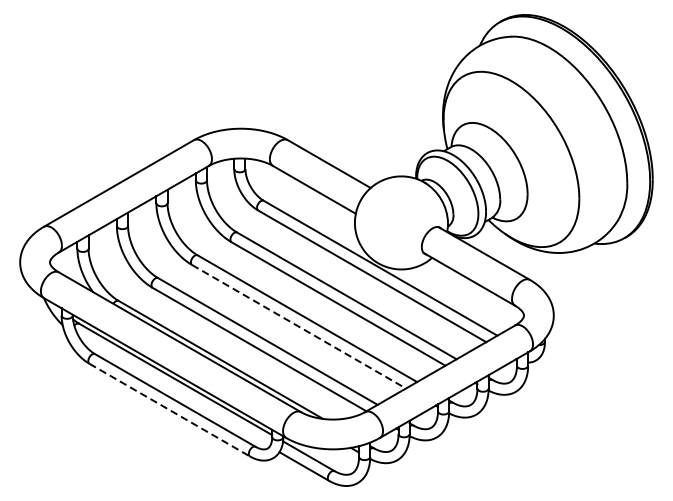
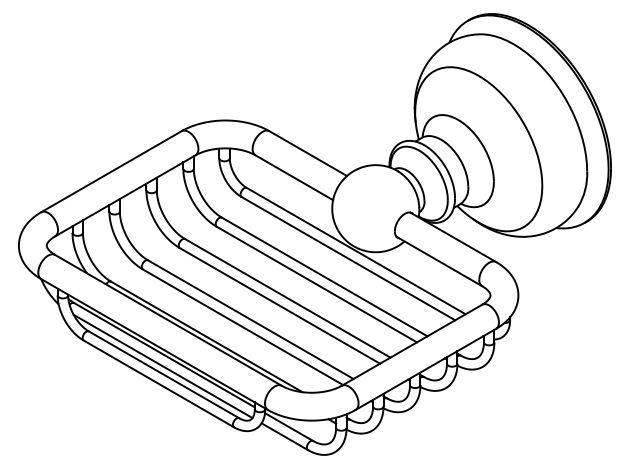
line: (298, 326) -> (279, 305), dashed -> solid
line: (173, 391) -> (162, 366), added
line: (169, 409) -> (158, 383), dashed -> solid

